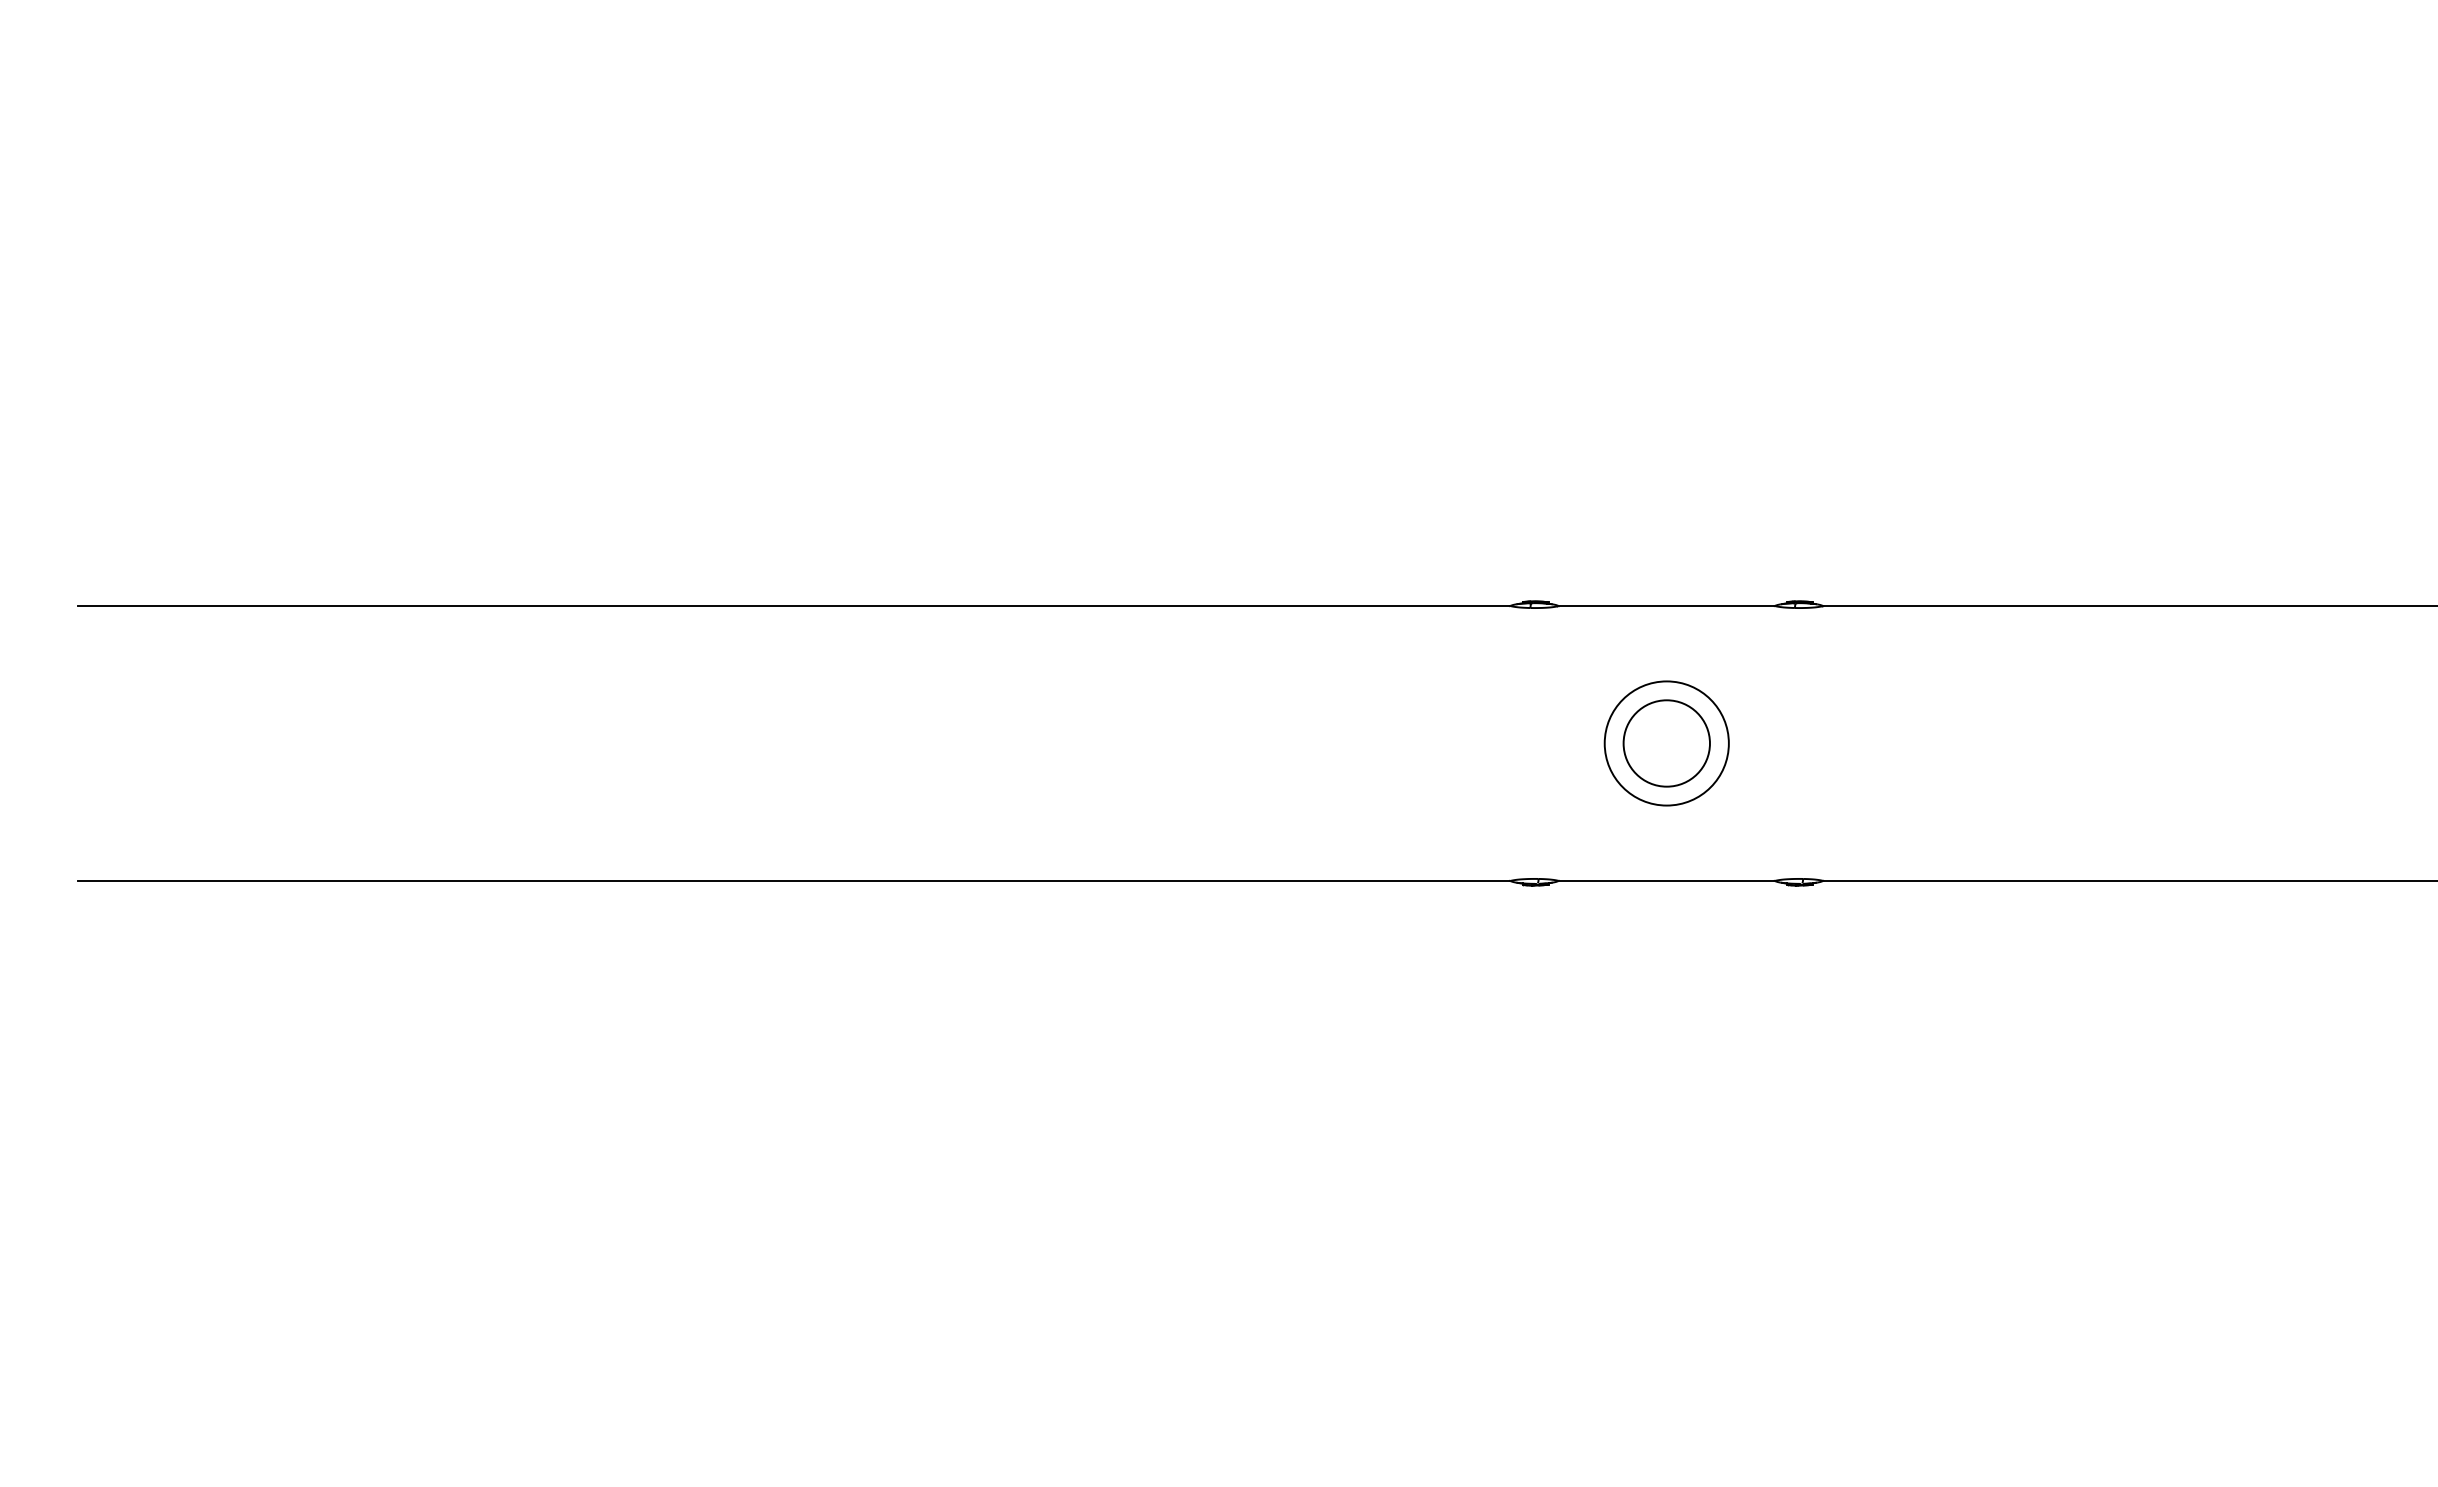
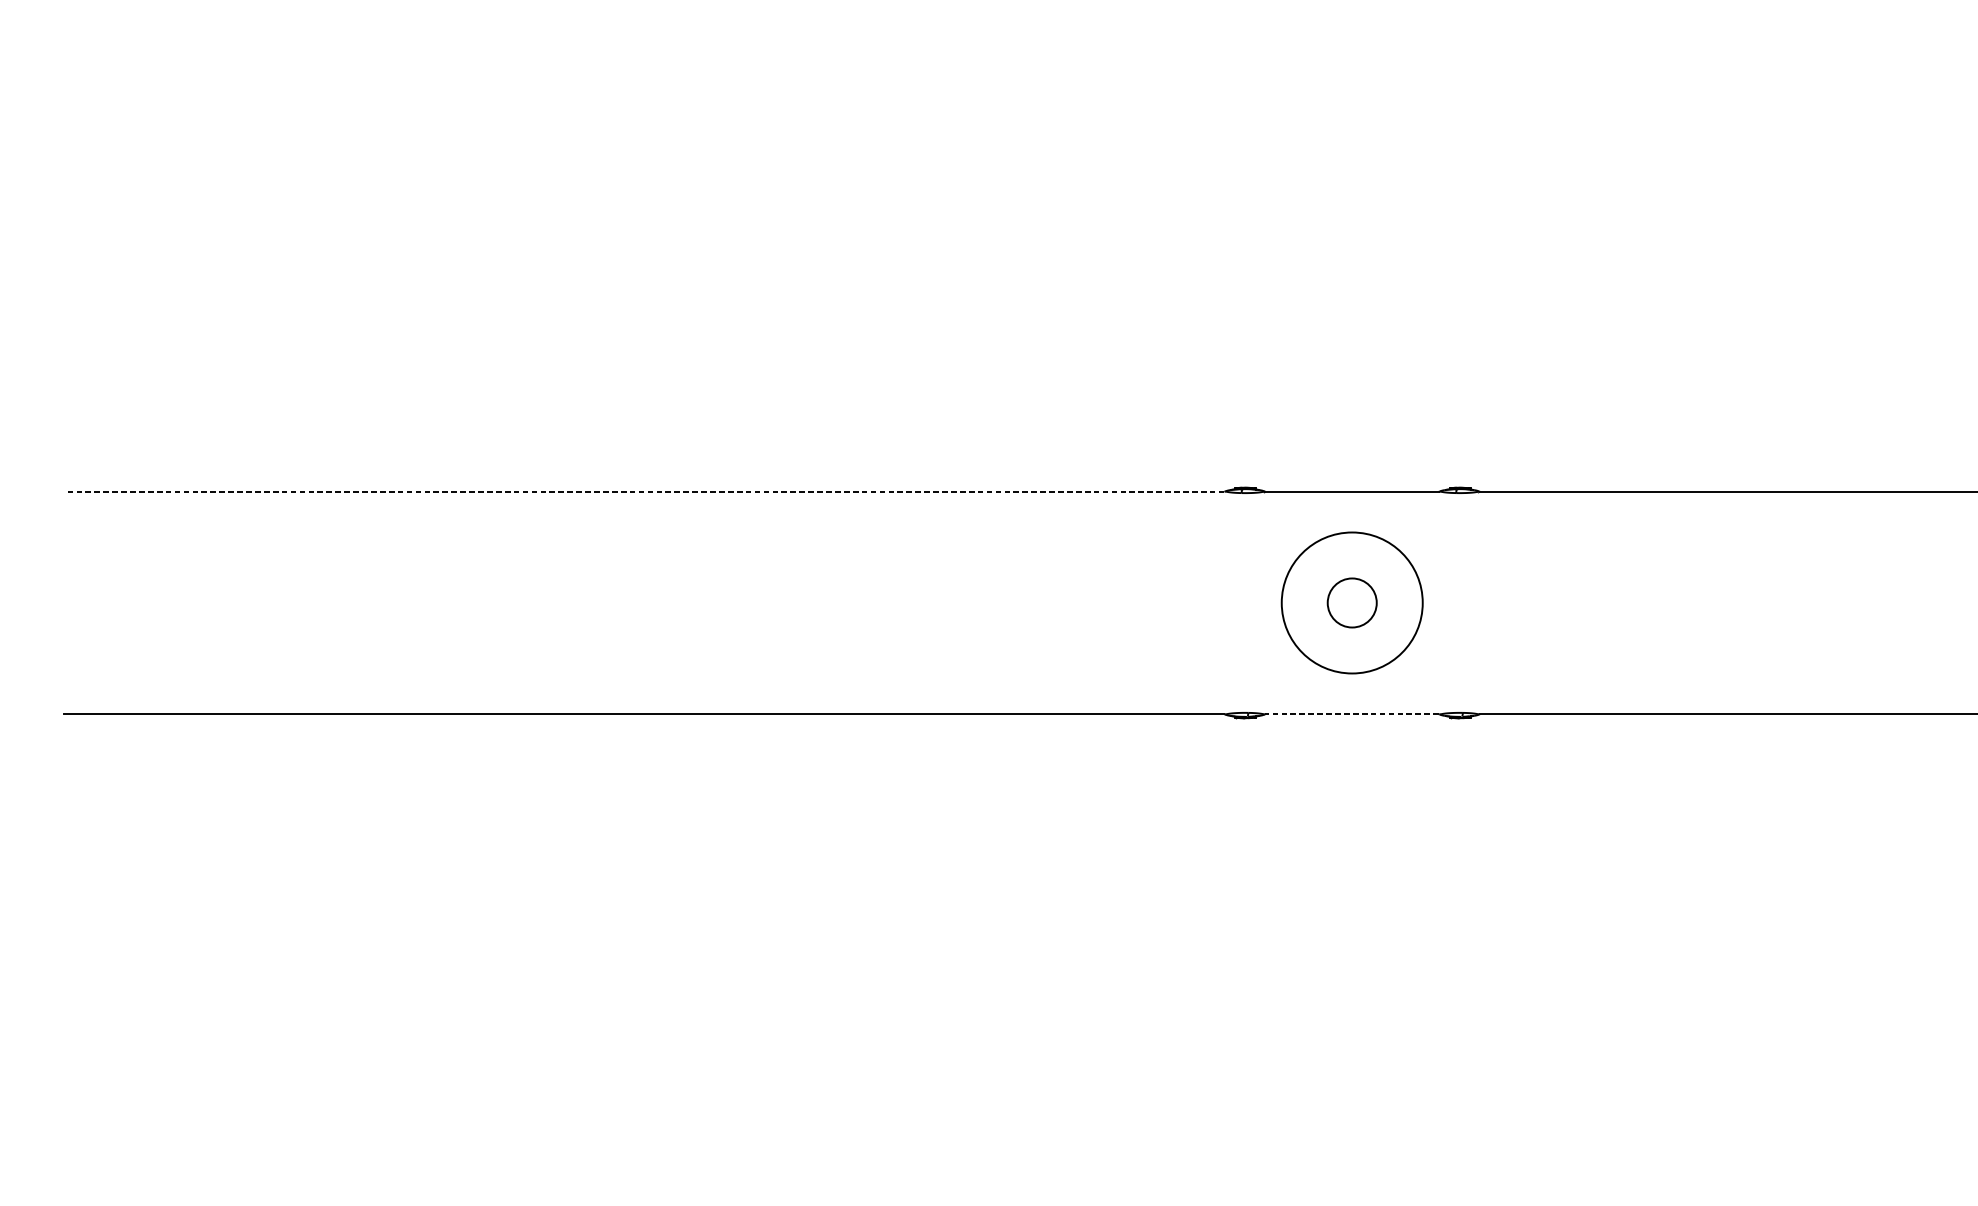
line: (793, 606) -> (643, 491), solid -> dashed
circle: (1666, 743) -> (1352, 603), size x0.7
circle: (1666, 743) -> (1352, 603), size x1.4
line: (1666, 880) -> (1352, 714), solid -> dashed

